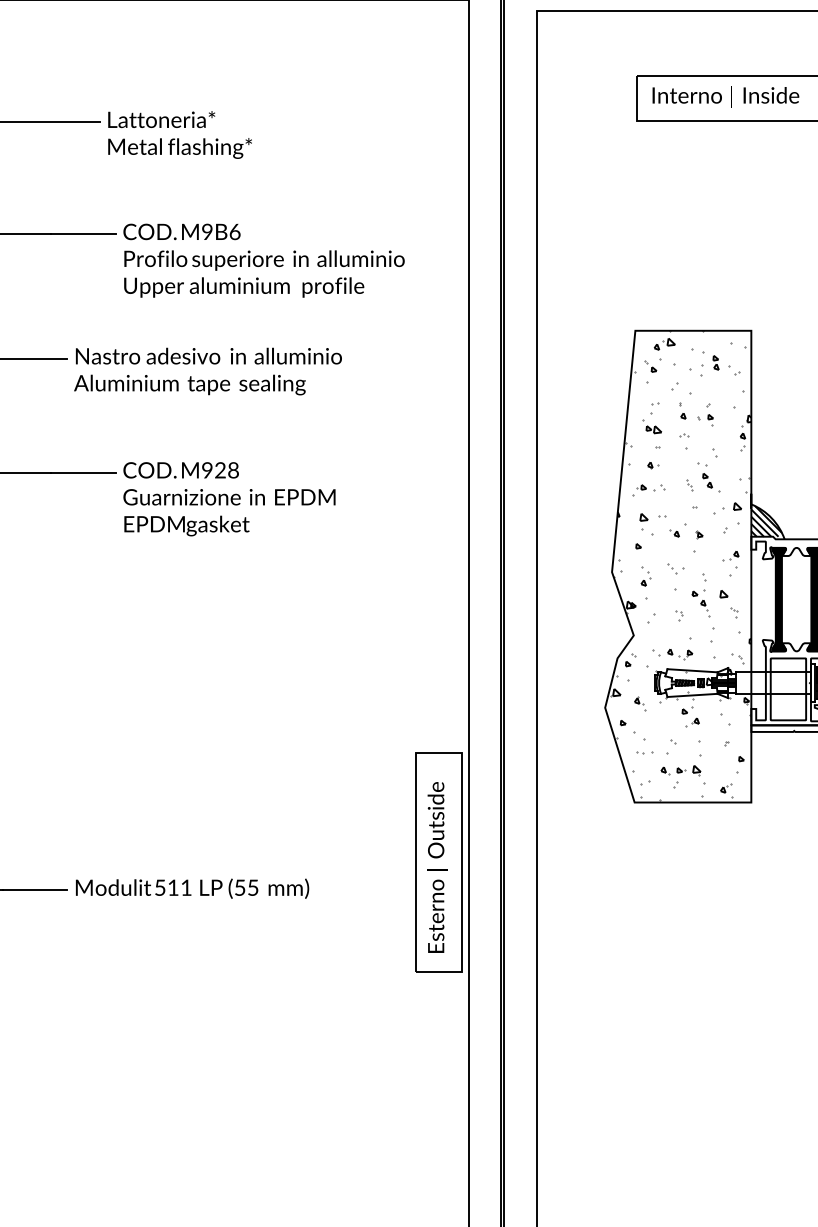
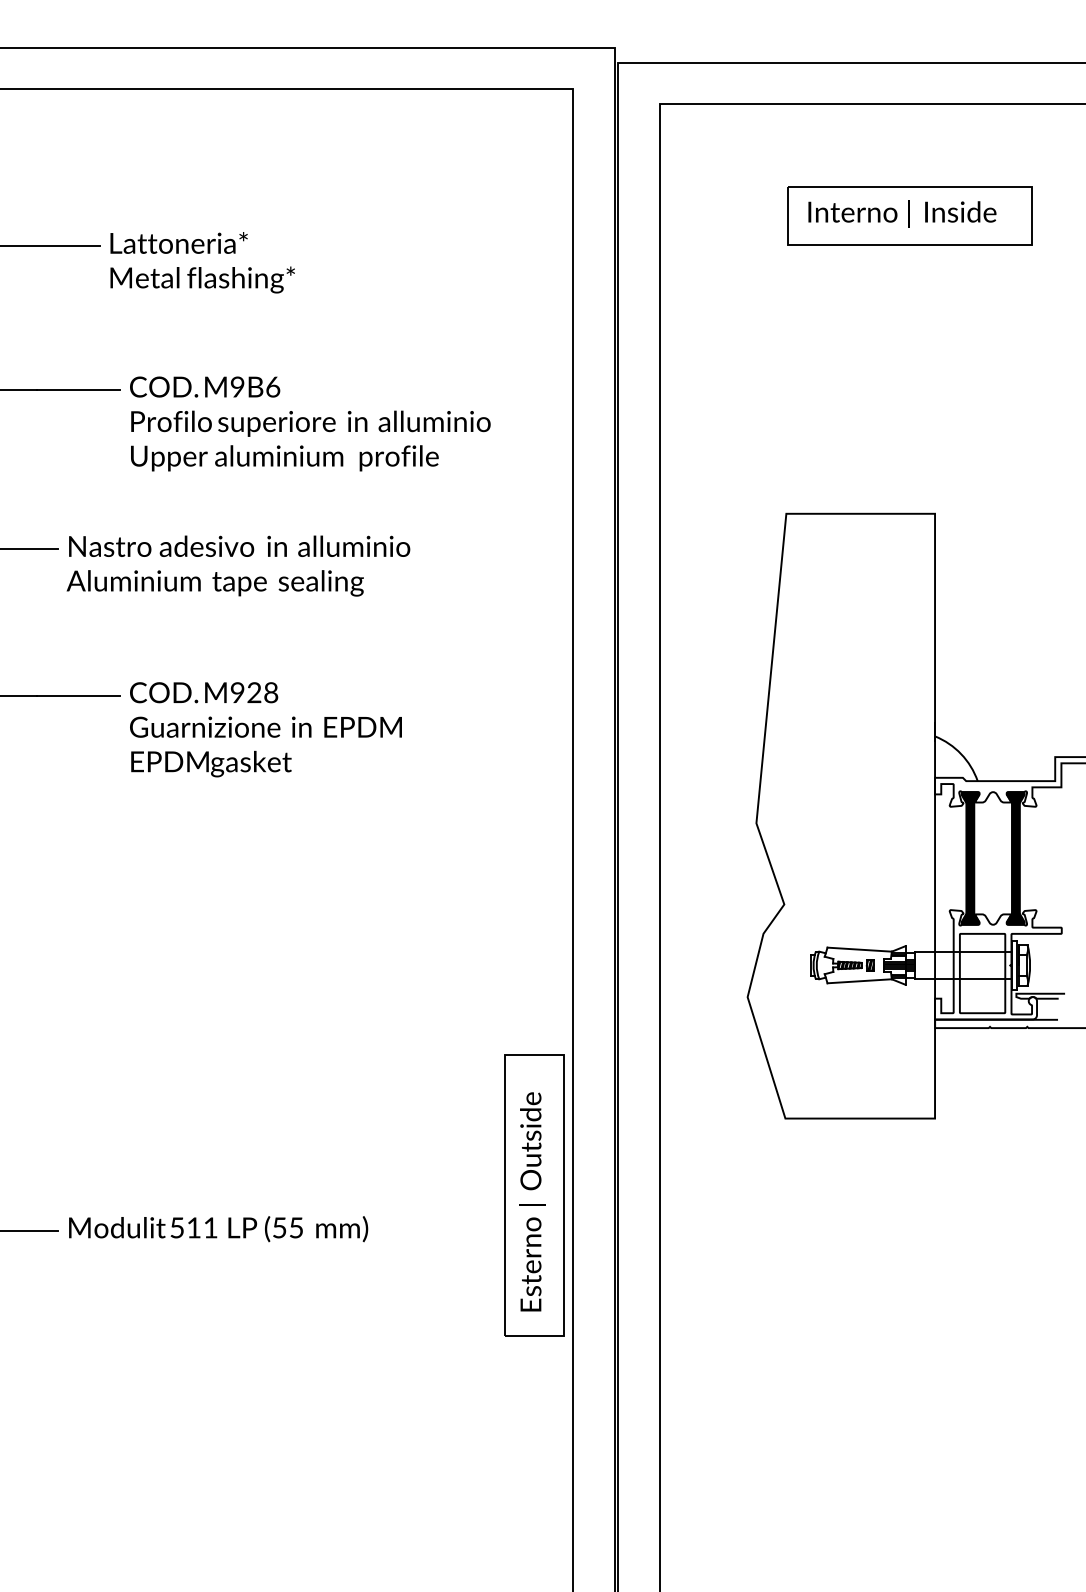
hatch: (766, 520) -> (954, 757), removed
hatch: (681, 564) -> (845, 813), removed

